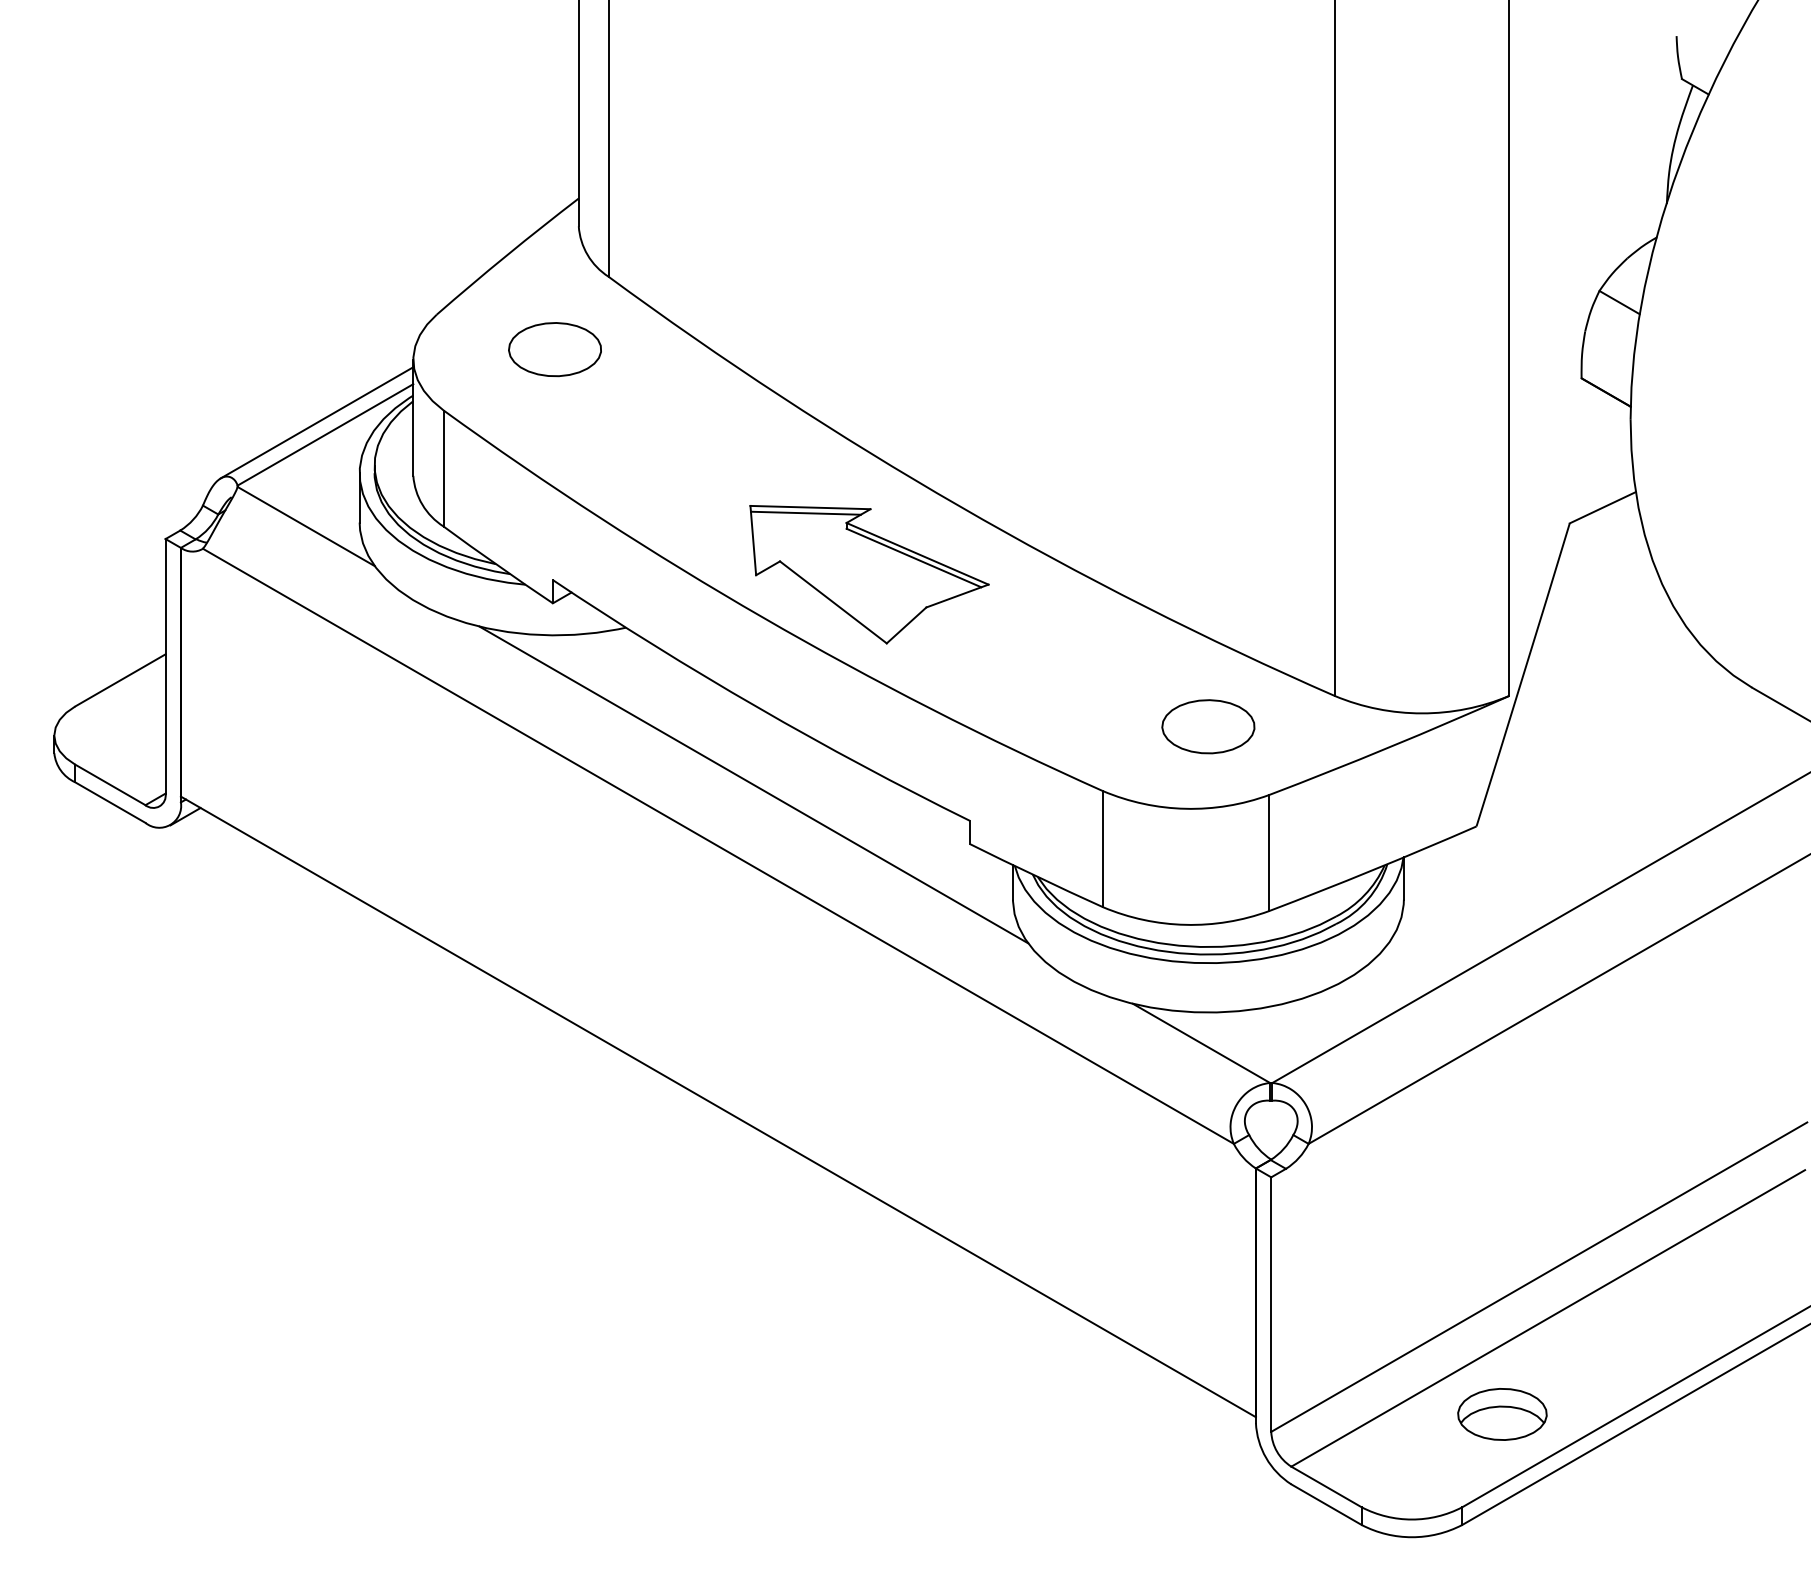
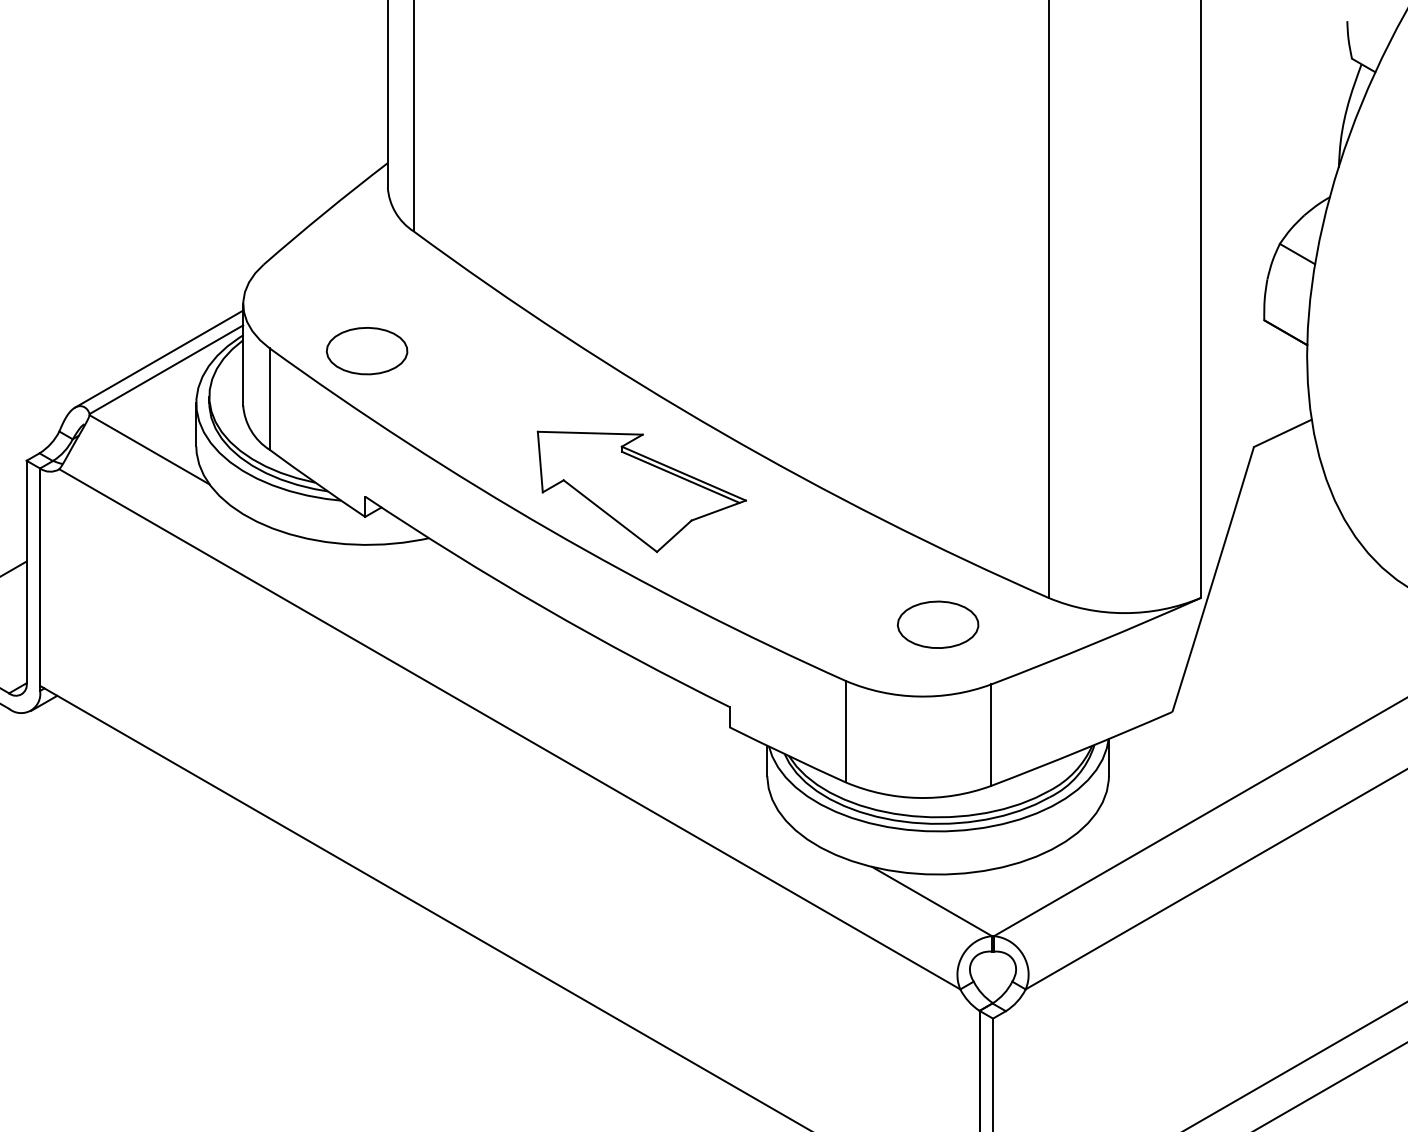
part: (554, 349) -> (366, 351), moved
line: (805, 512) -> (585, 437), removed
line: (753, 784) -> (540, 675), removed

